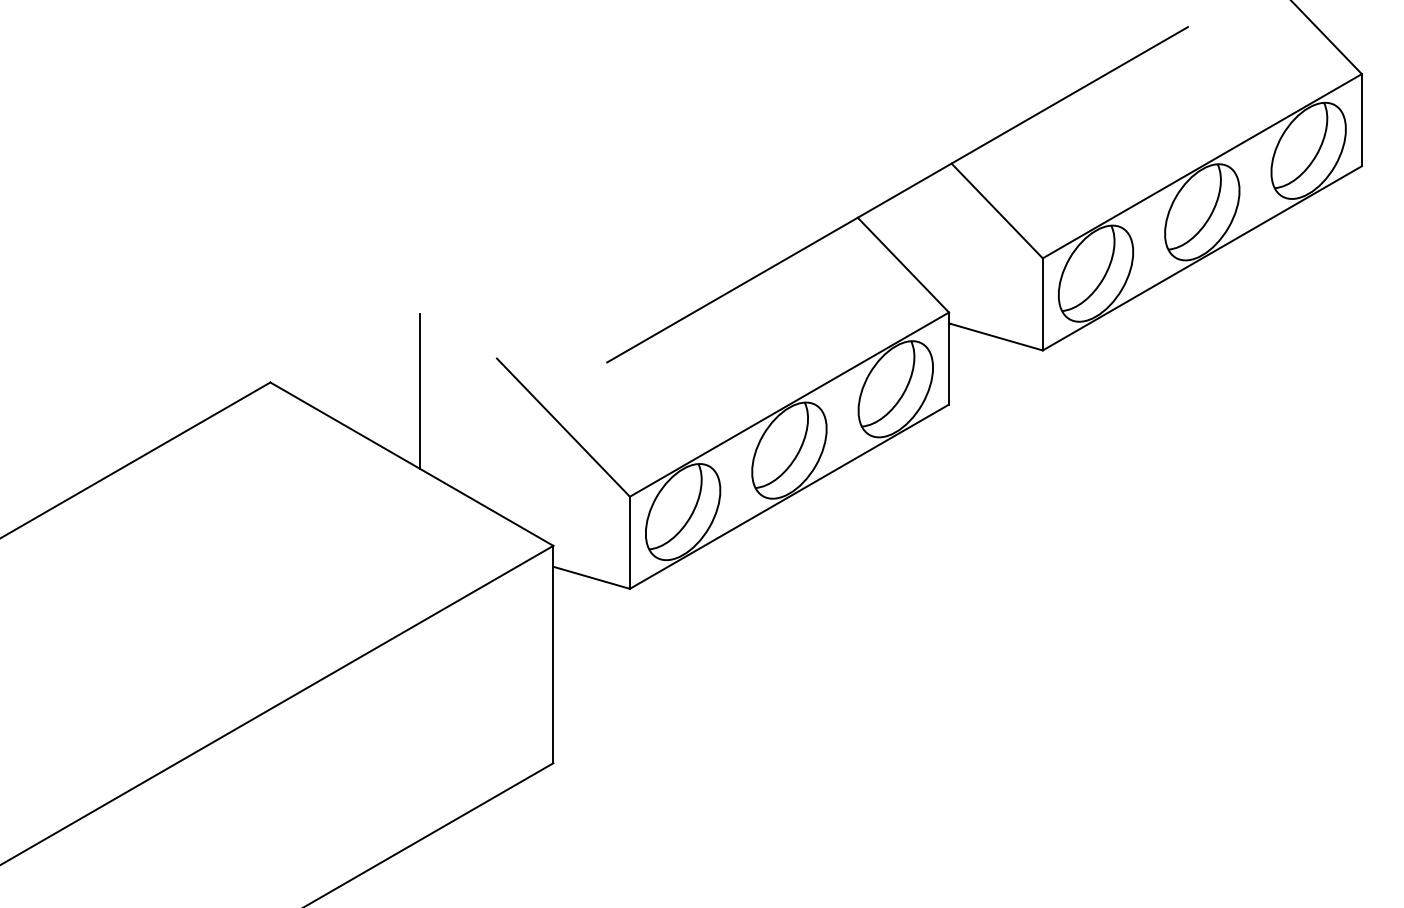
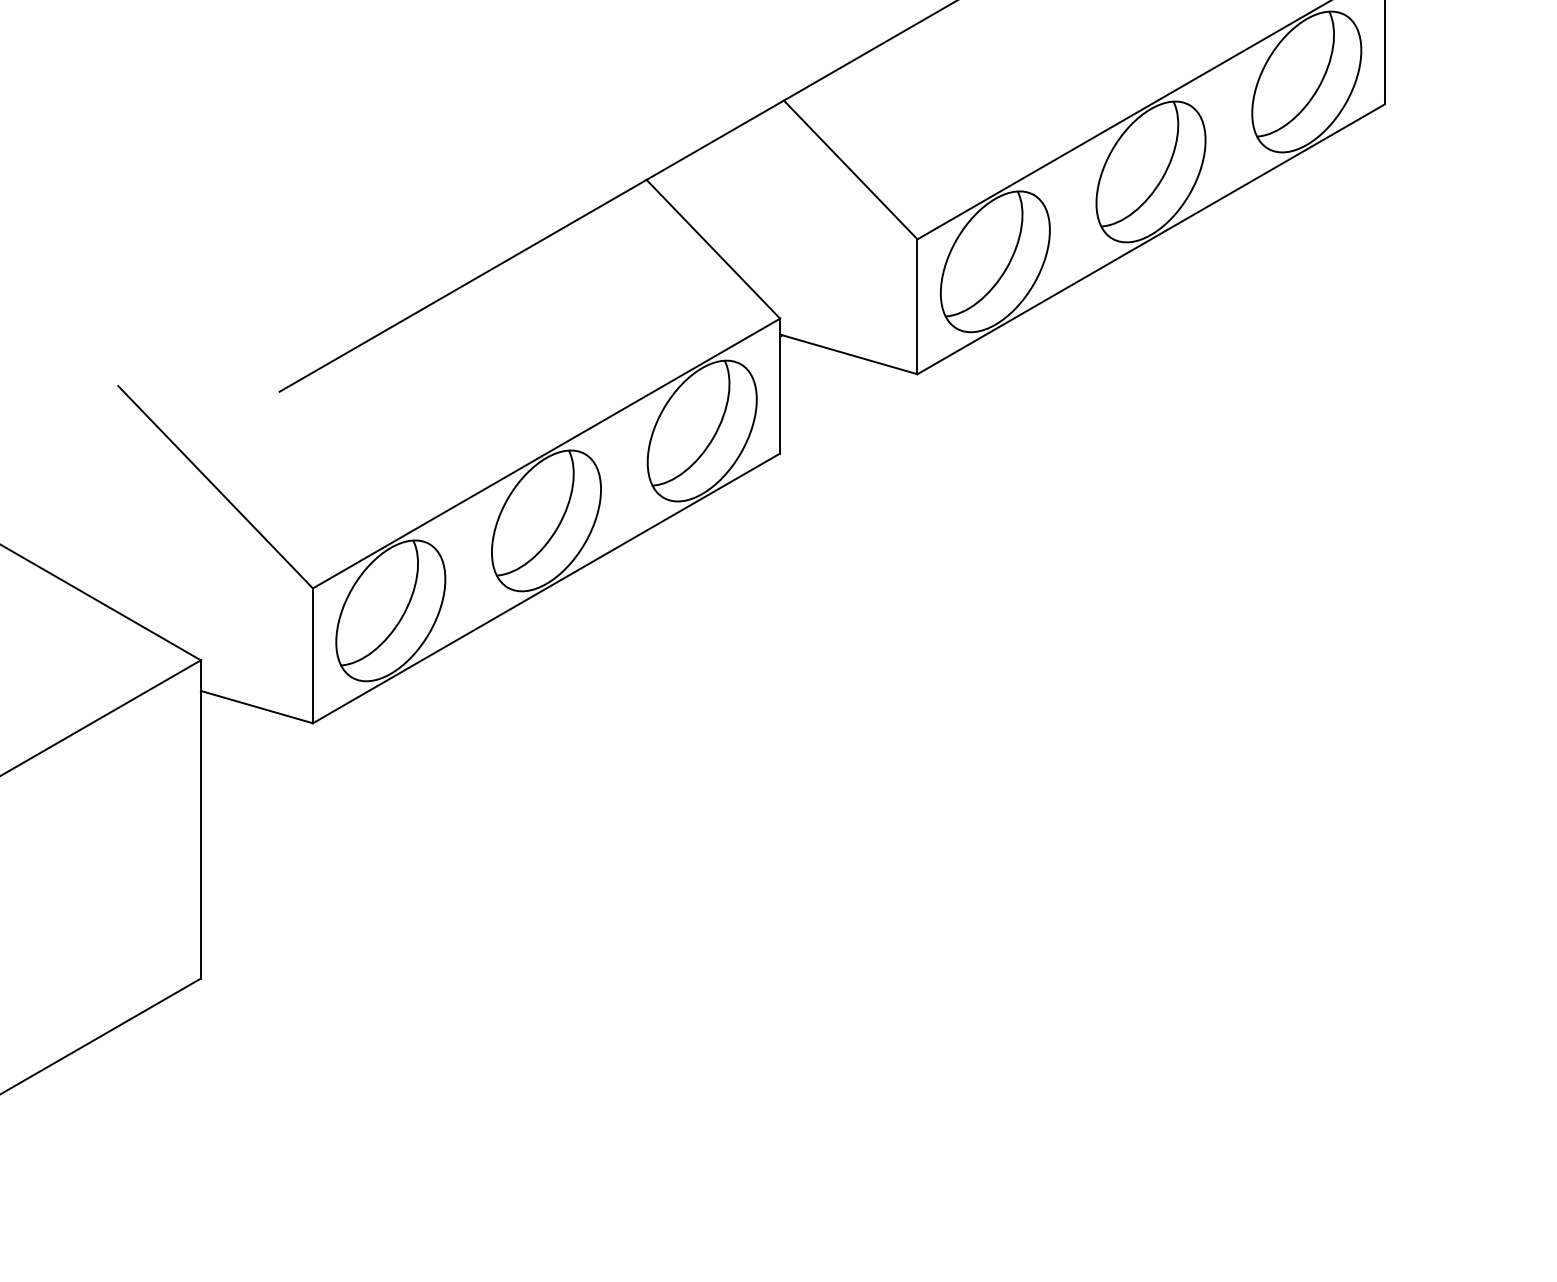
line: (420, 391) -> (6, 434), removed

